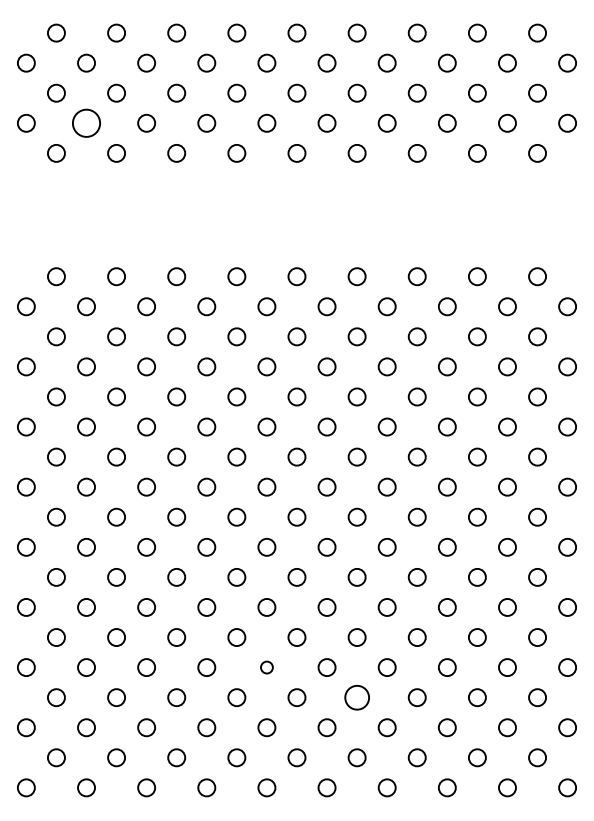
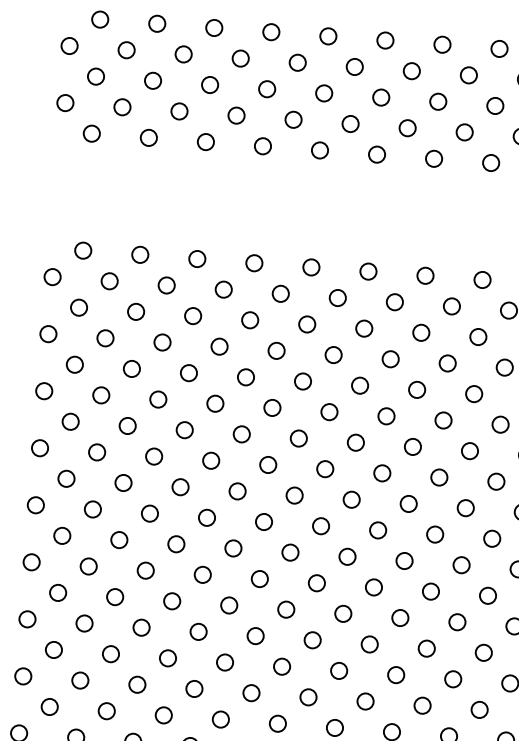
circle: (86, 122) -> (122, 106), size x0.62
circle: (266, 667) -> (255, 635), size x1.43
circle: (356, 697) -> (338, 670), size x0.71

